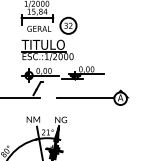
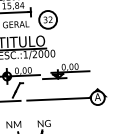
part: (92, 97) -> (66, 98), moved

